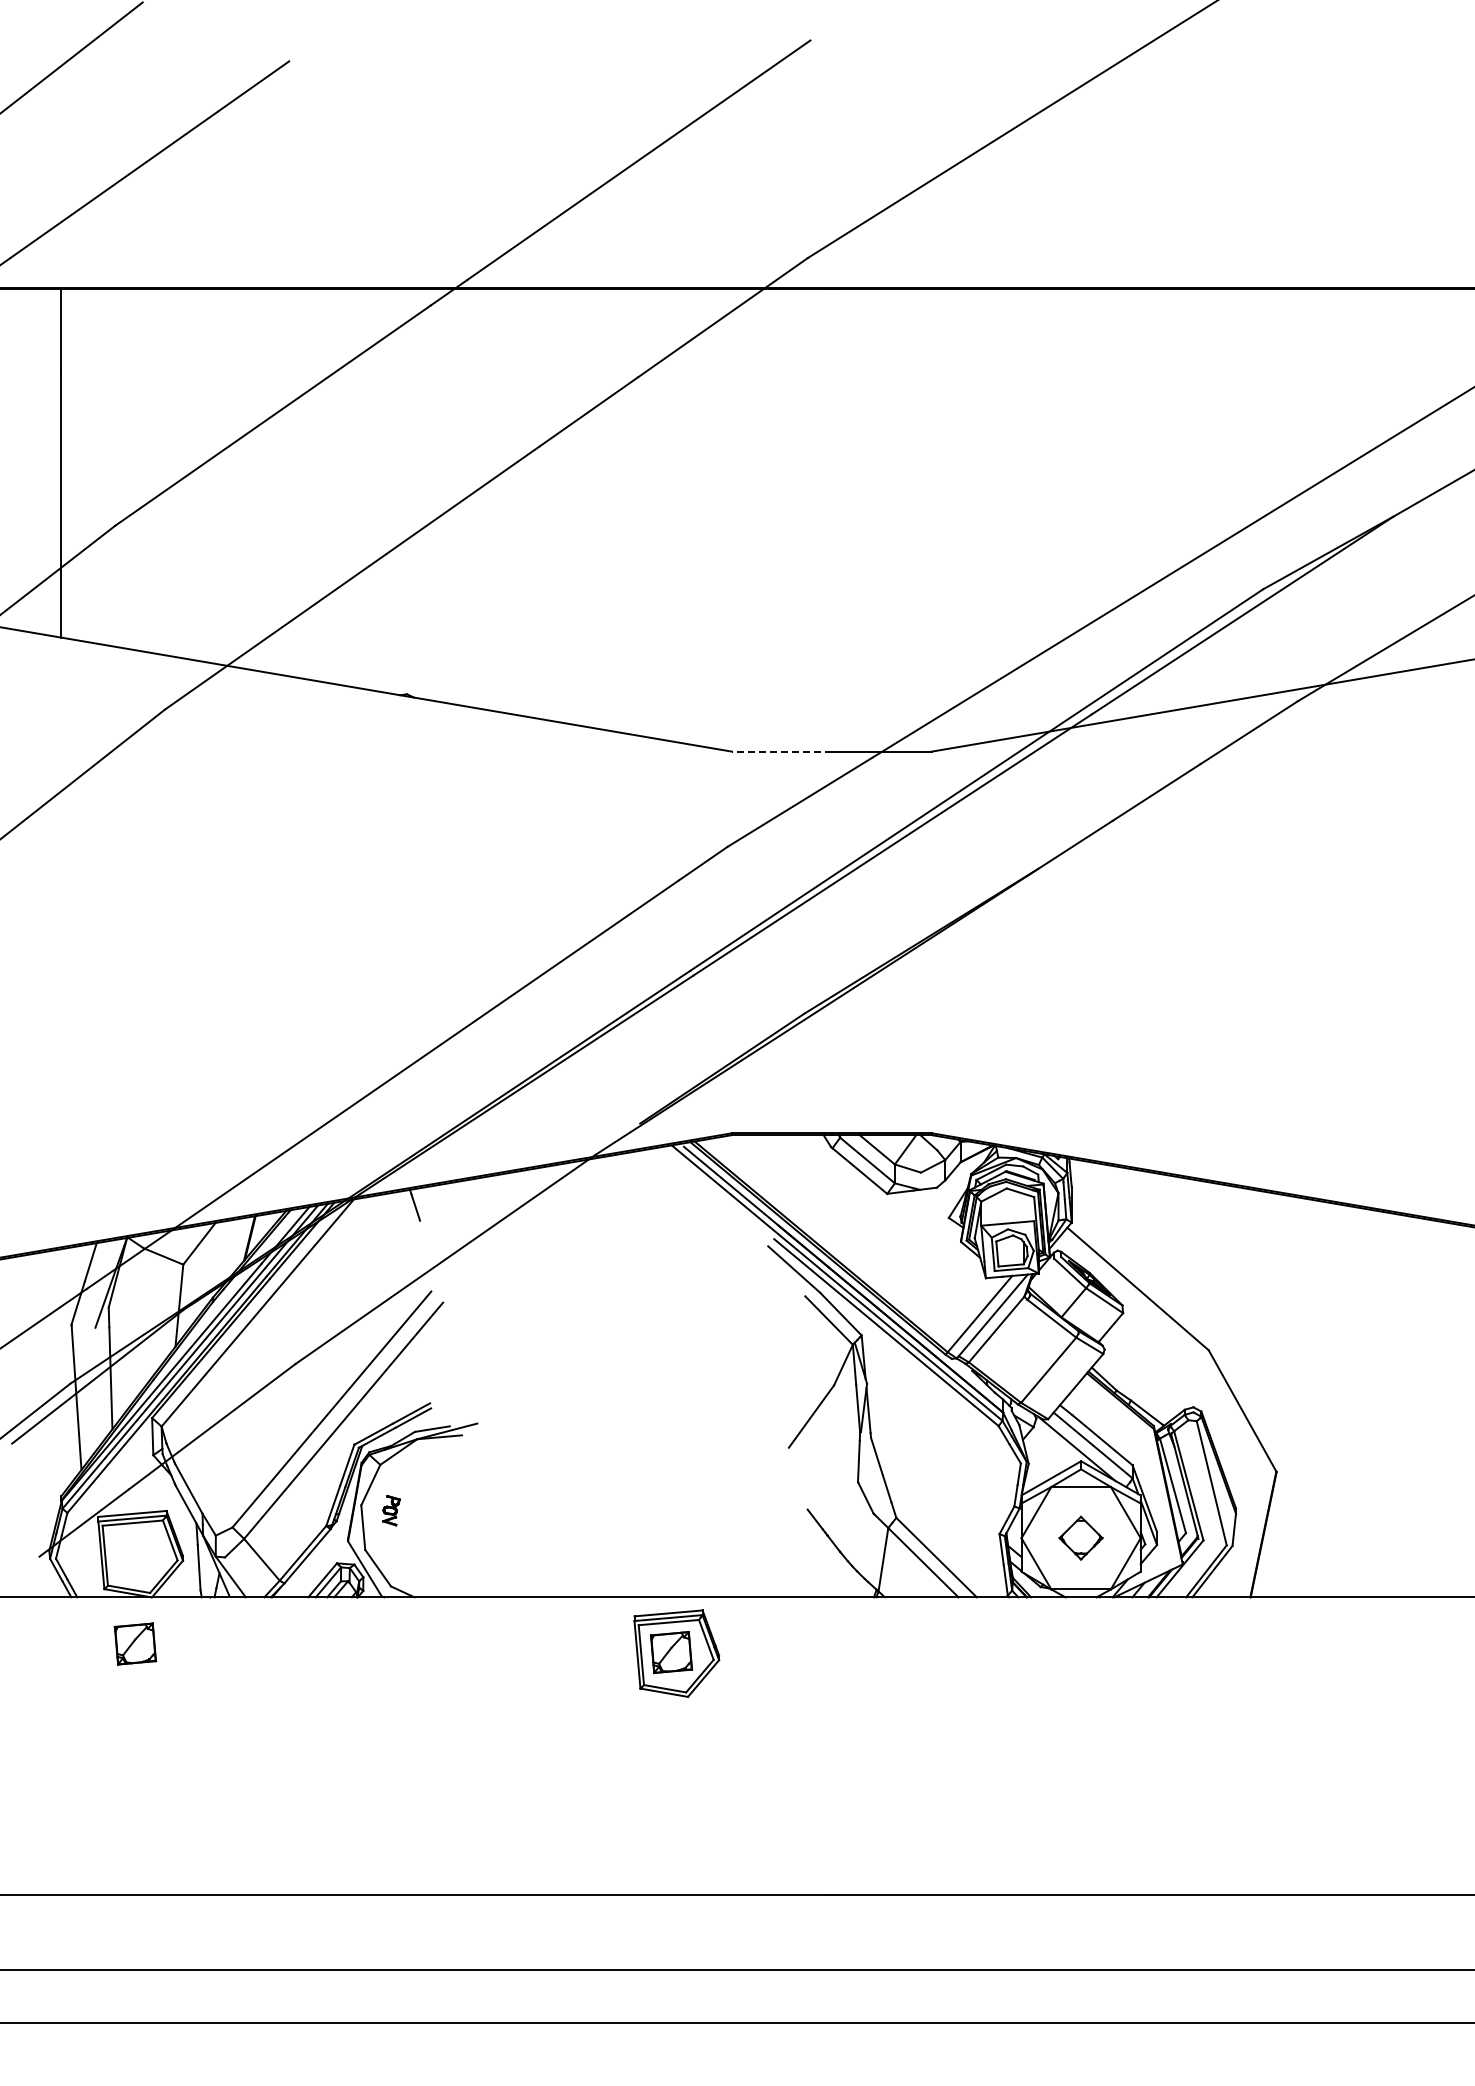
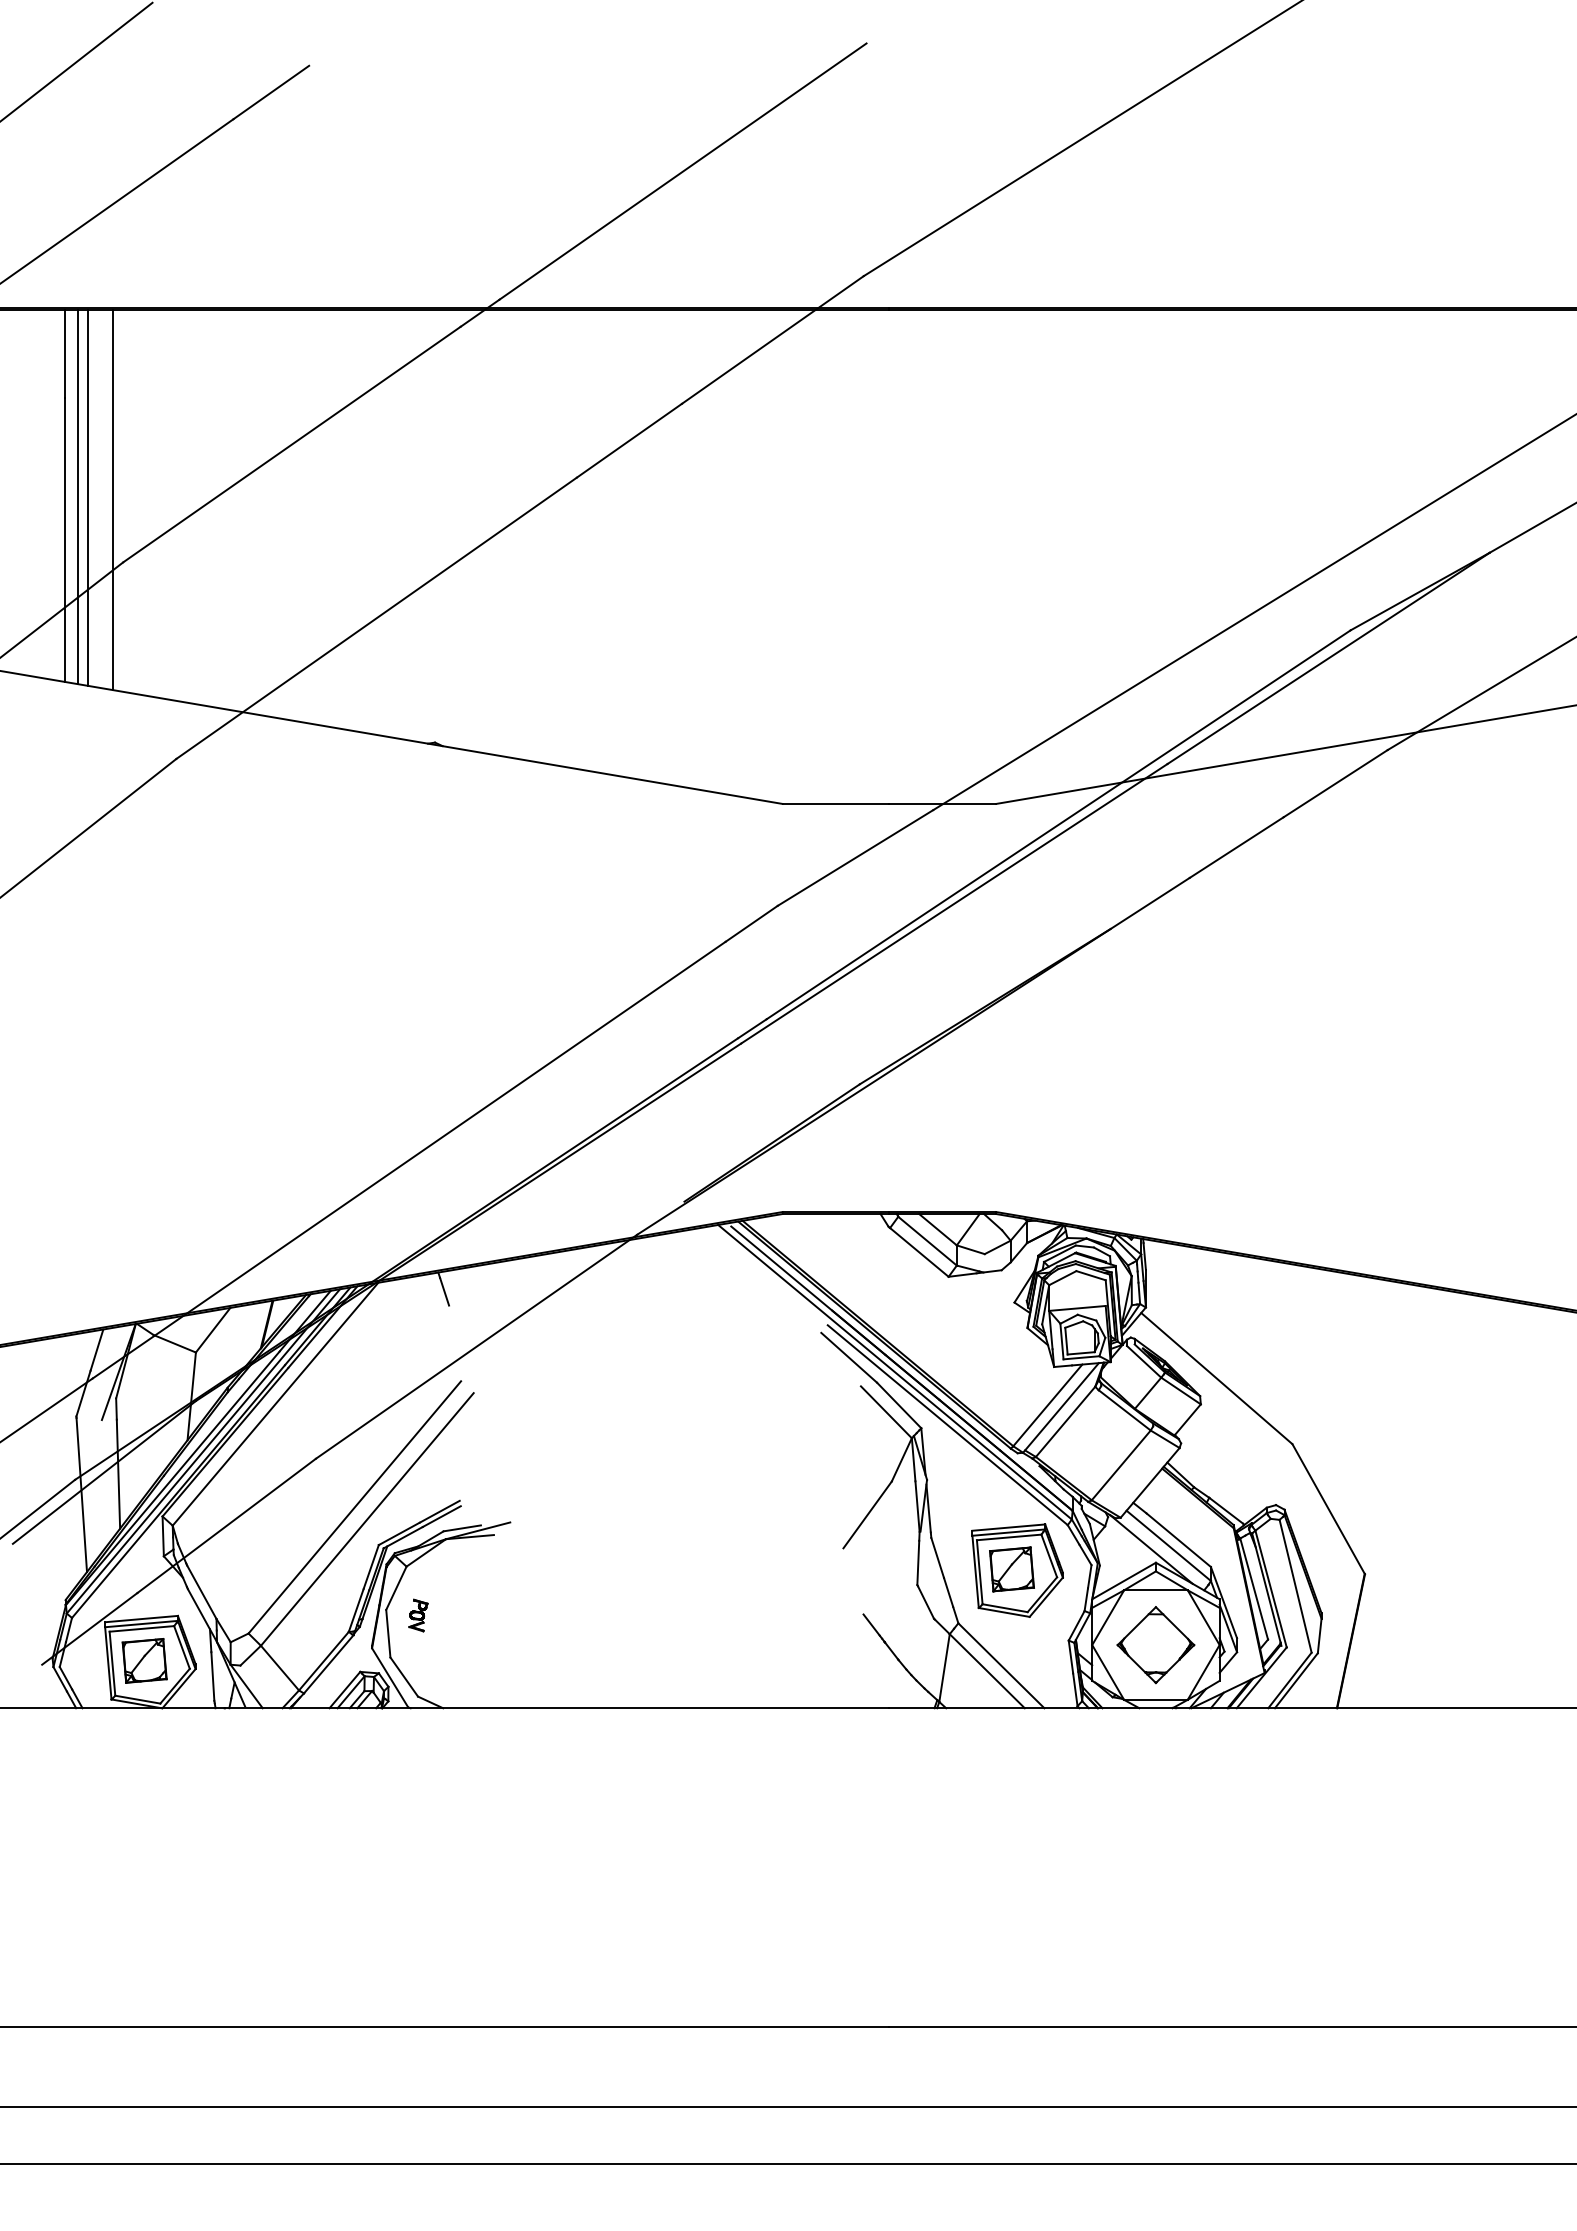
line: (73, 464) -> (78, 496), added
line: (81, 465) -> (87, 497), added
line: (105, 467) -> (112, 500), added
line: (781, 751) -> (835, 803), dashed -> solid
part: (1080, 1537) -> (1155, 1644), size x1.67
part: (134, 1643) -> (143, 1660), moved
part: (676, 1653) -> (1017, 1570), moved

